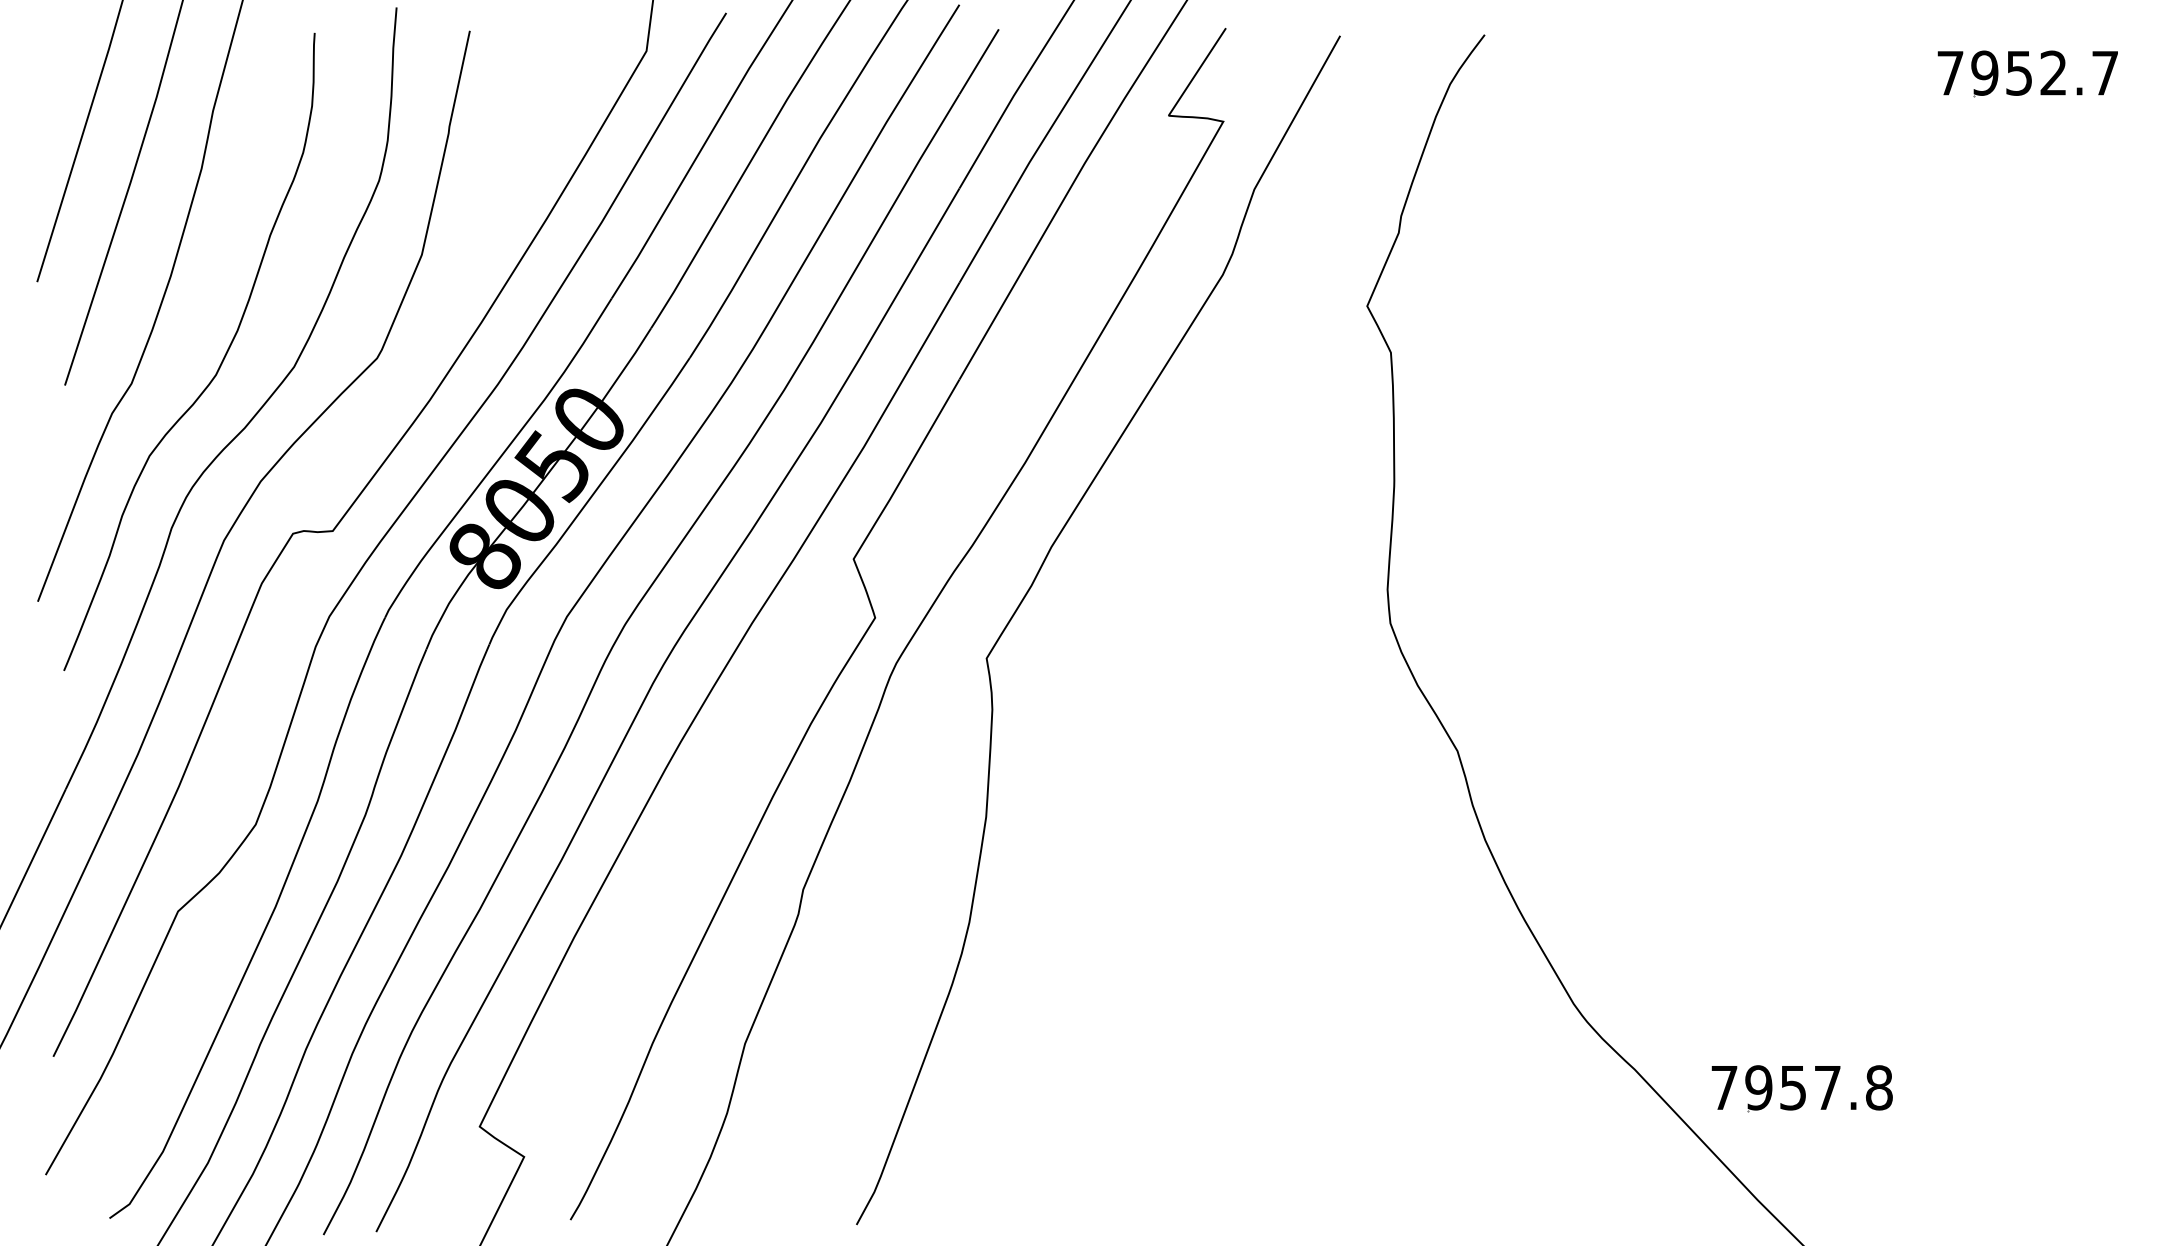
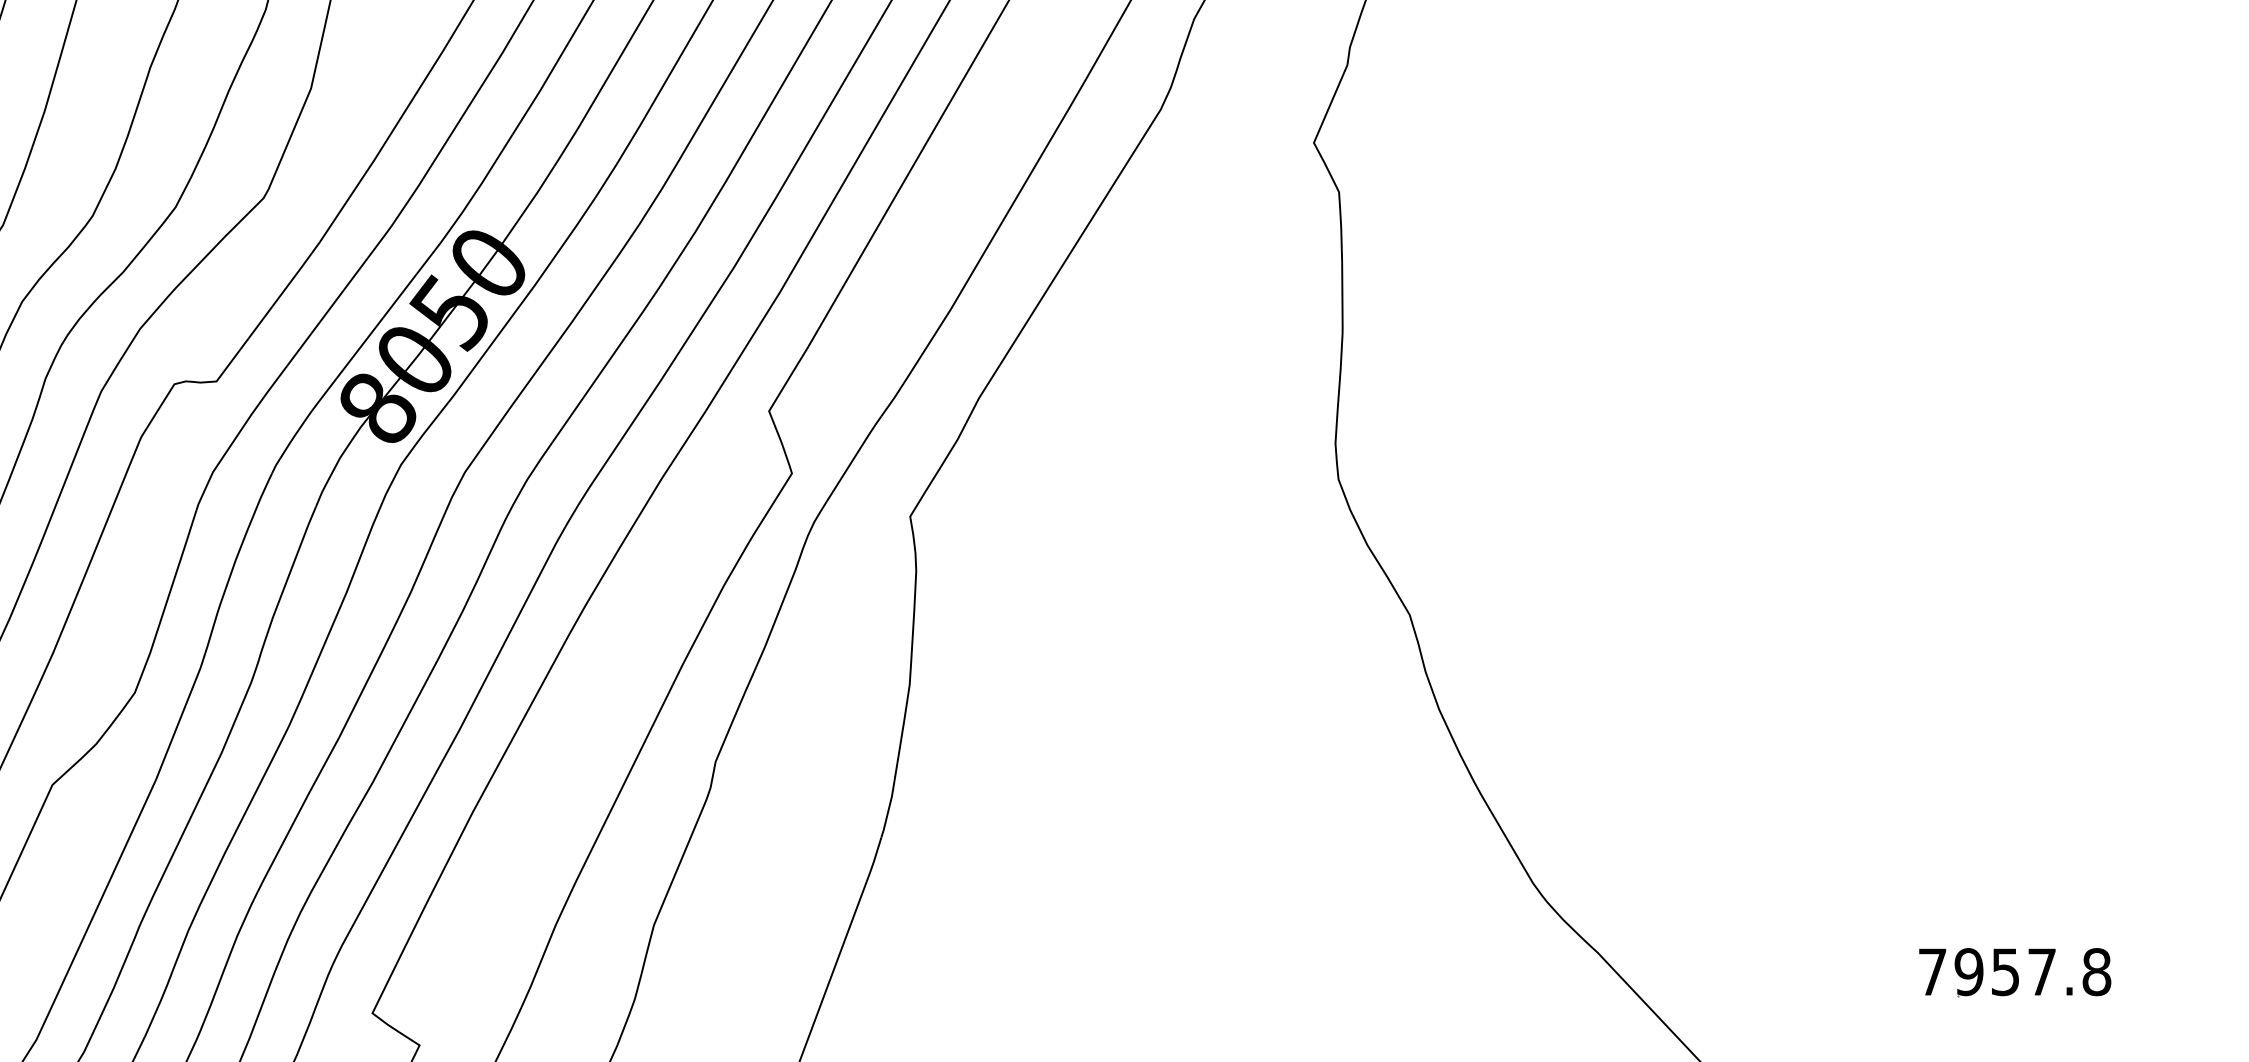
part: (1801, 1088) -> (2014, 972), moved

